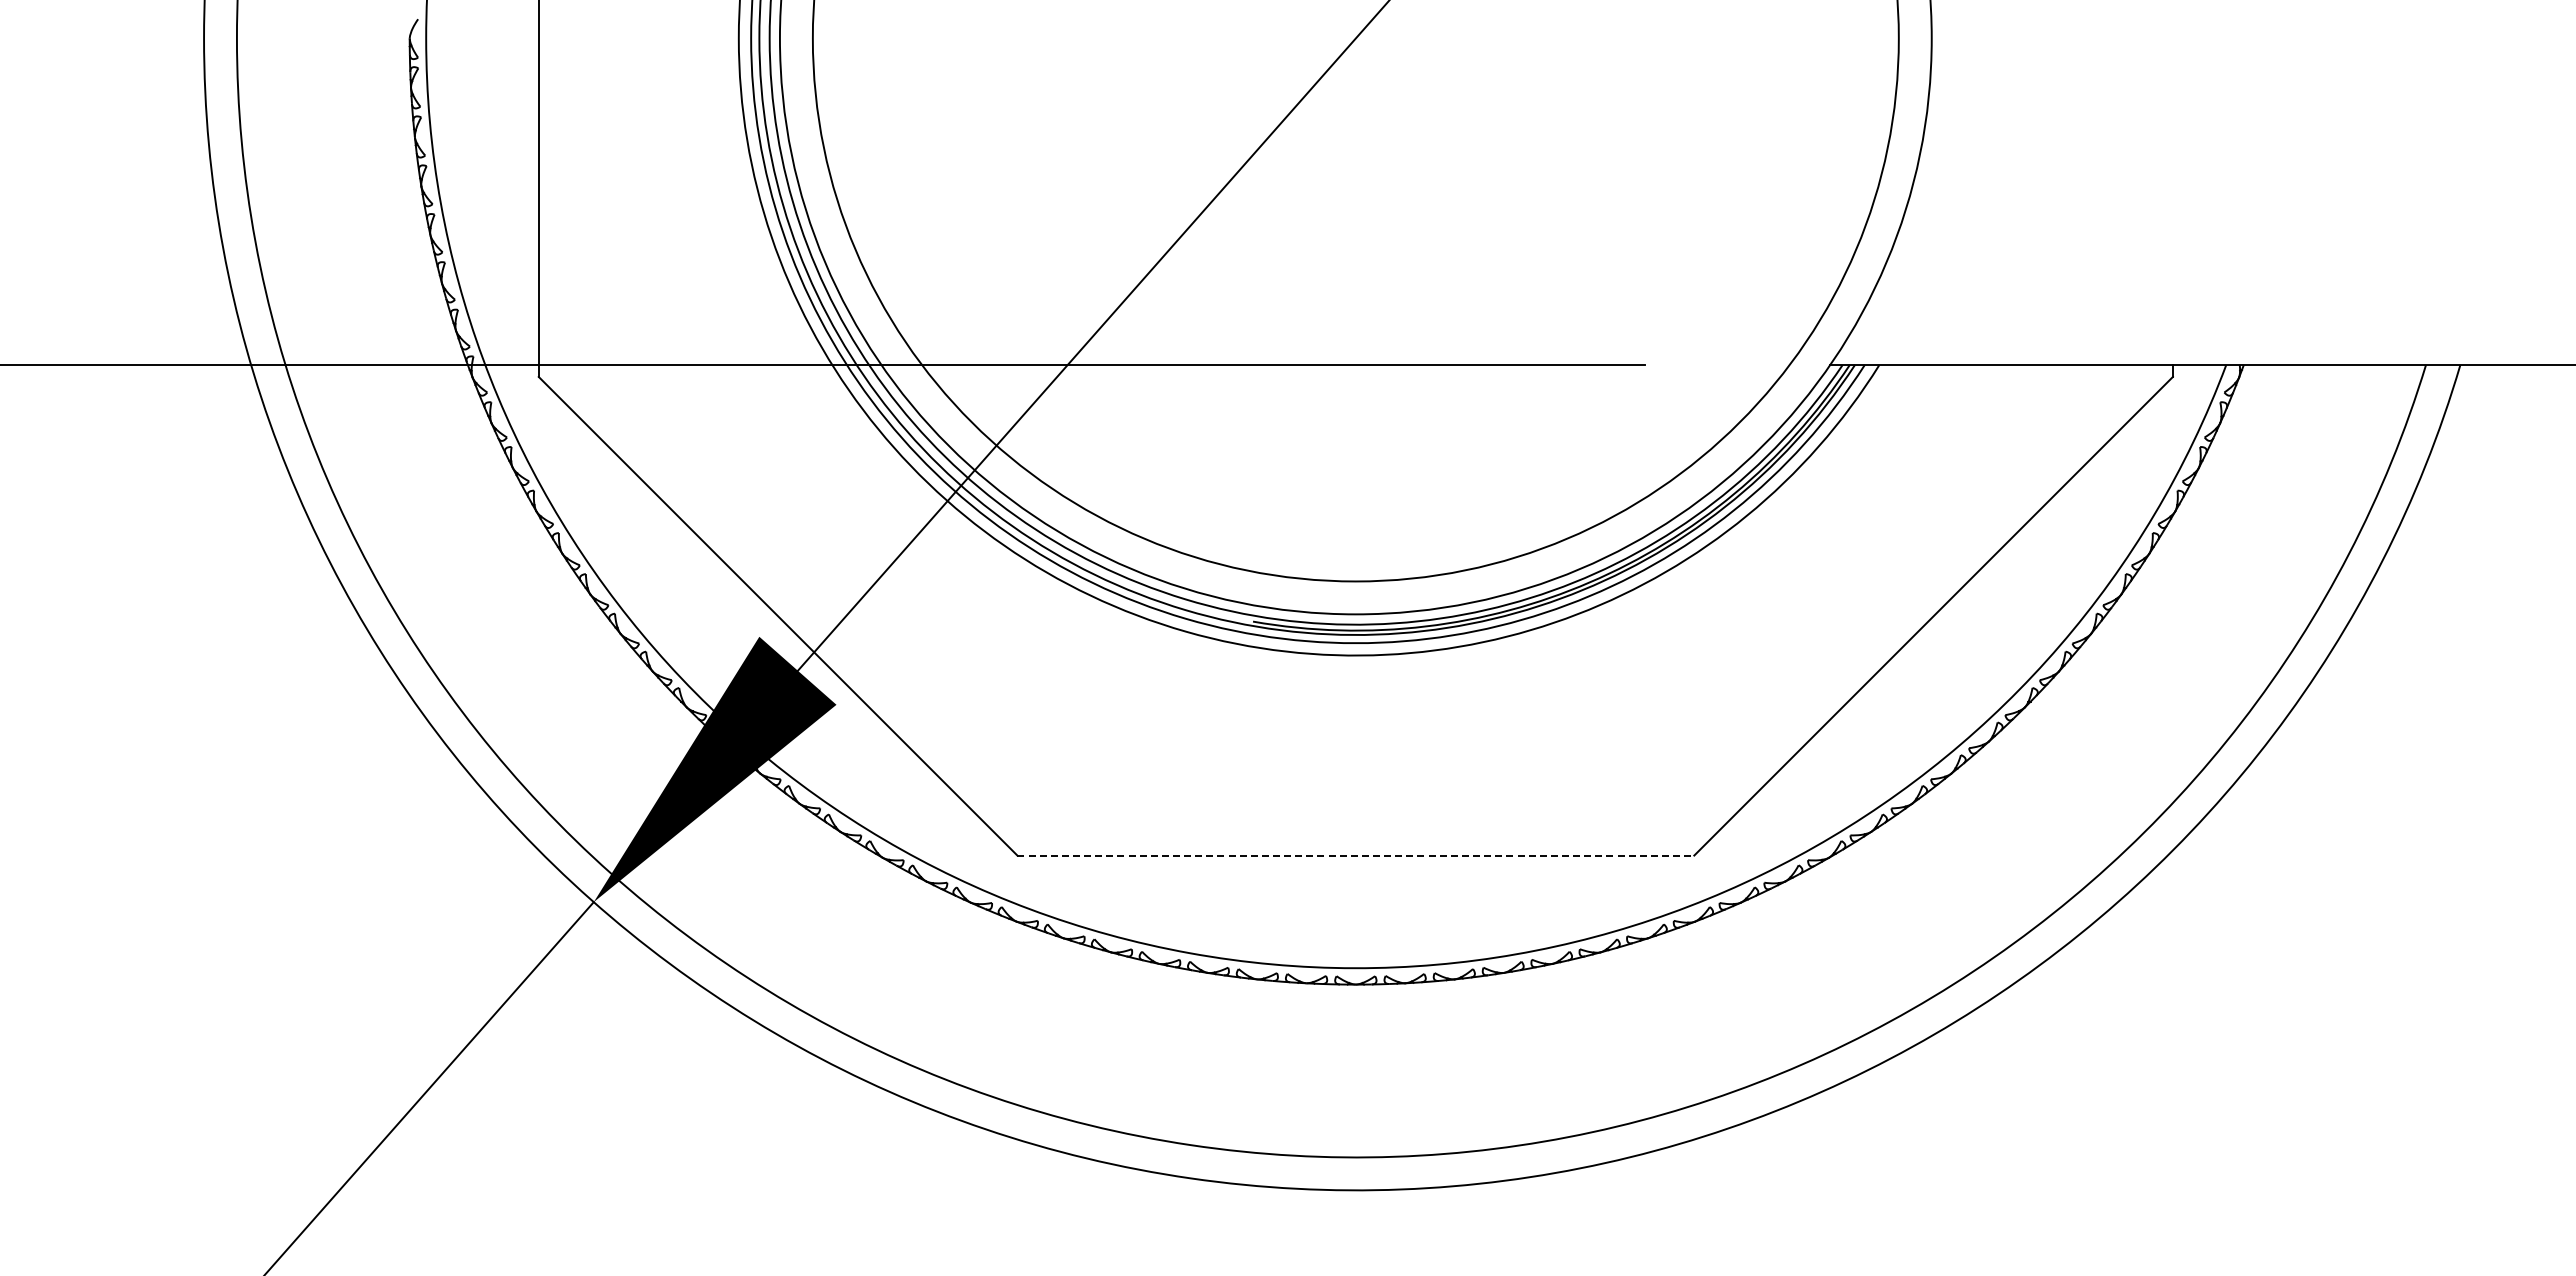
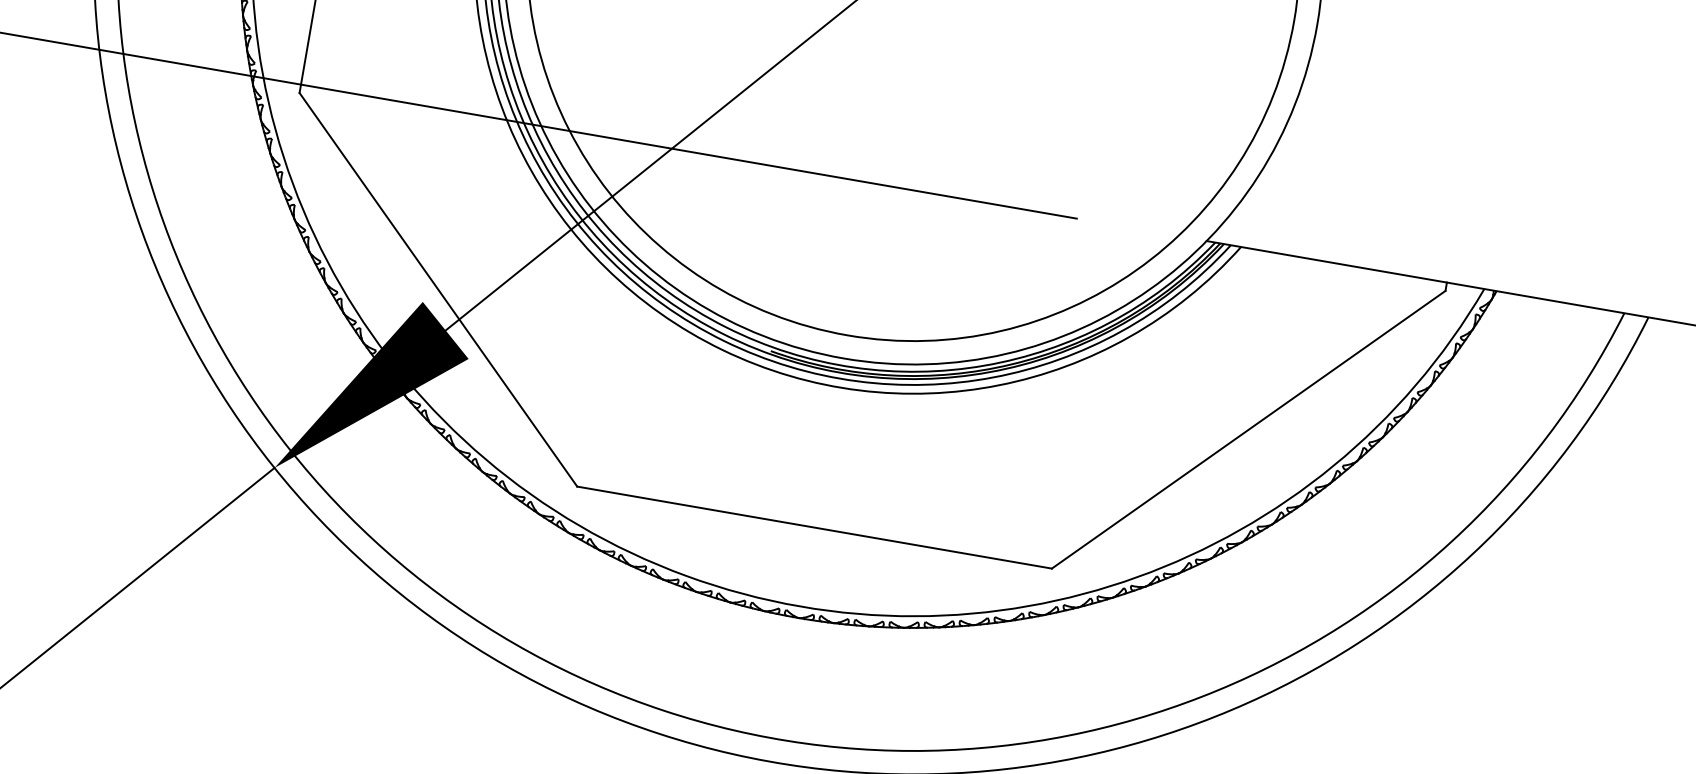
line: (1356, 855) -> (815, 527), dashed -> solid

